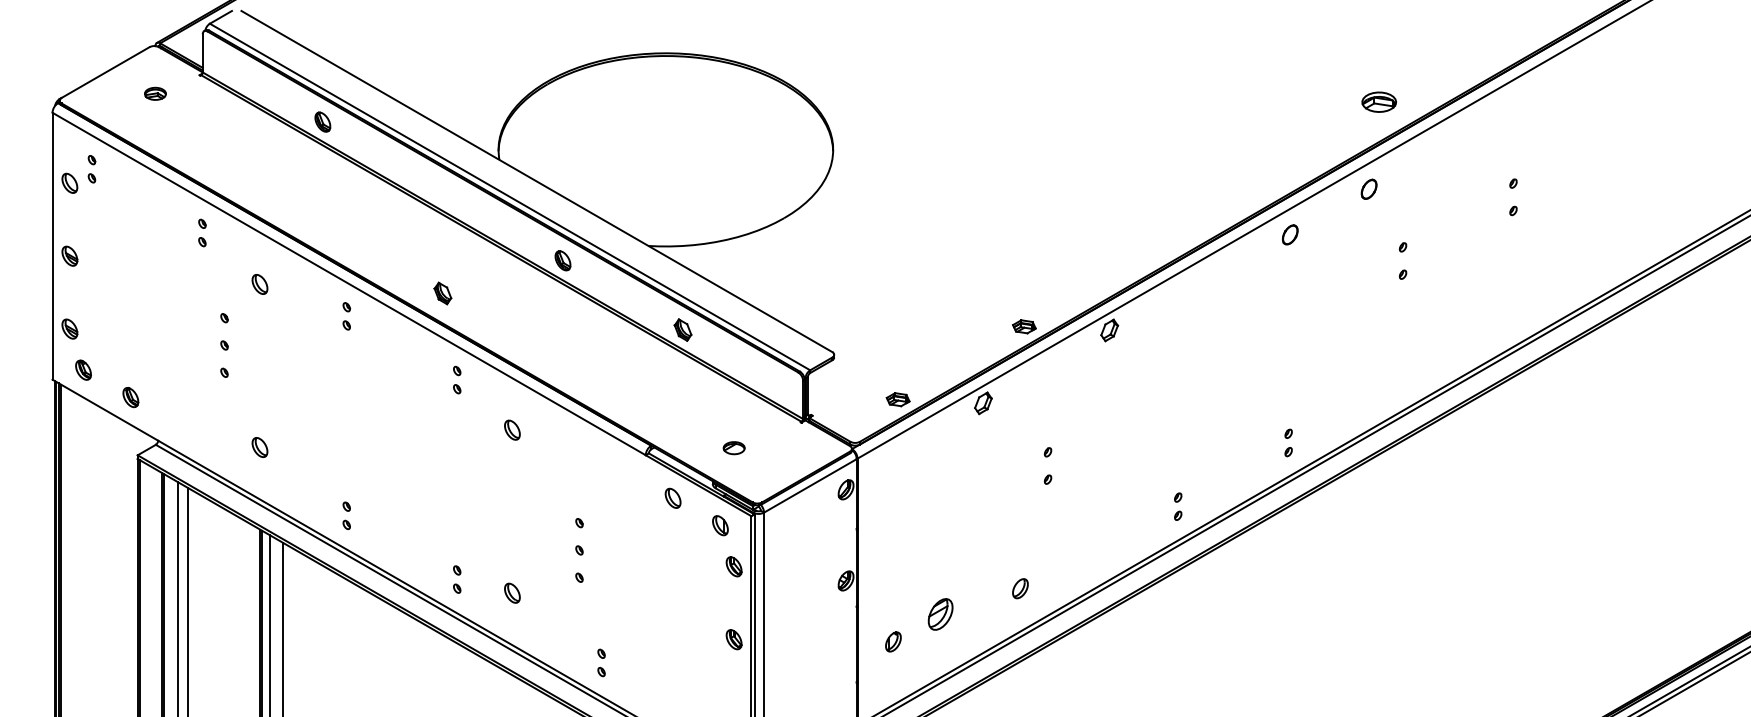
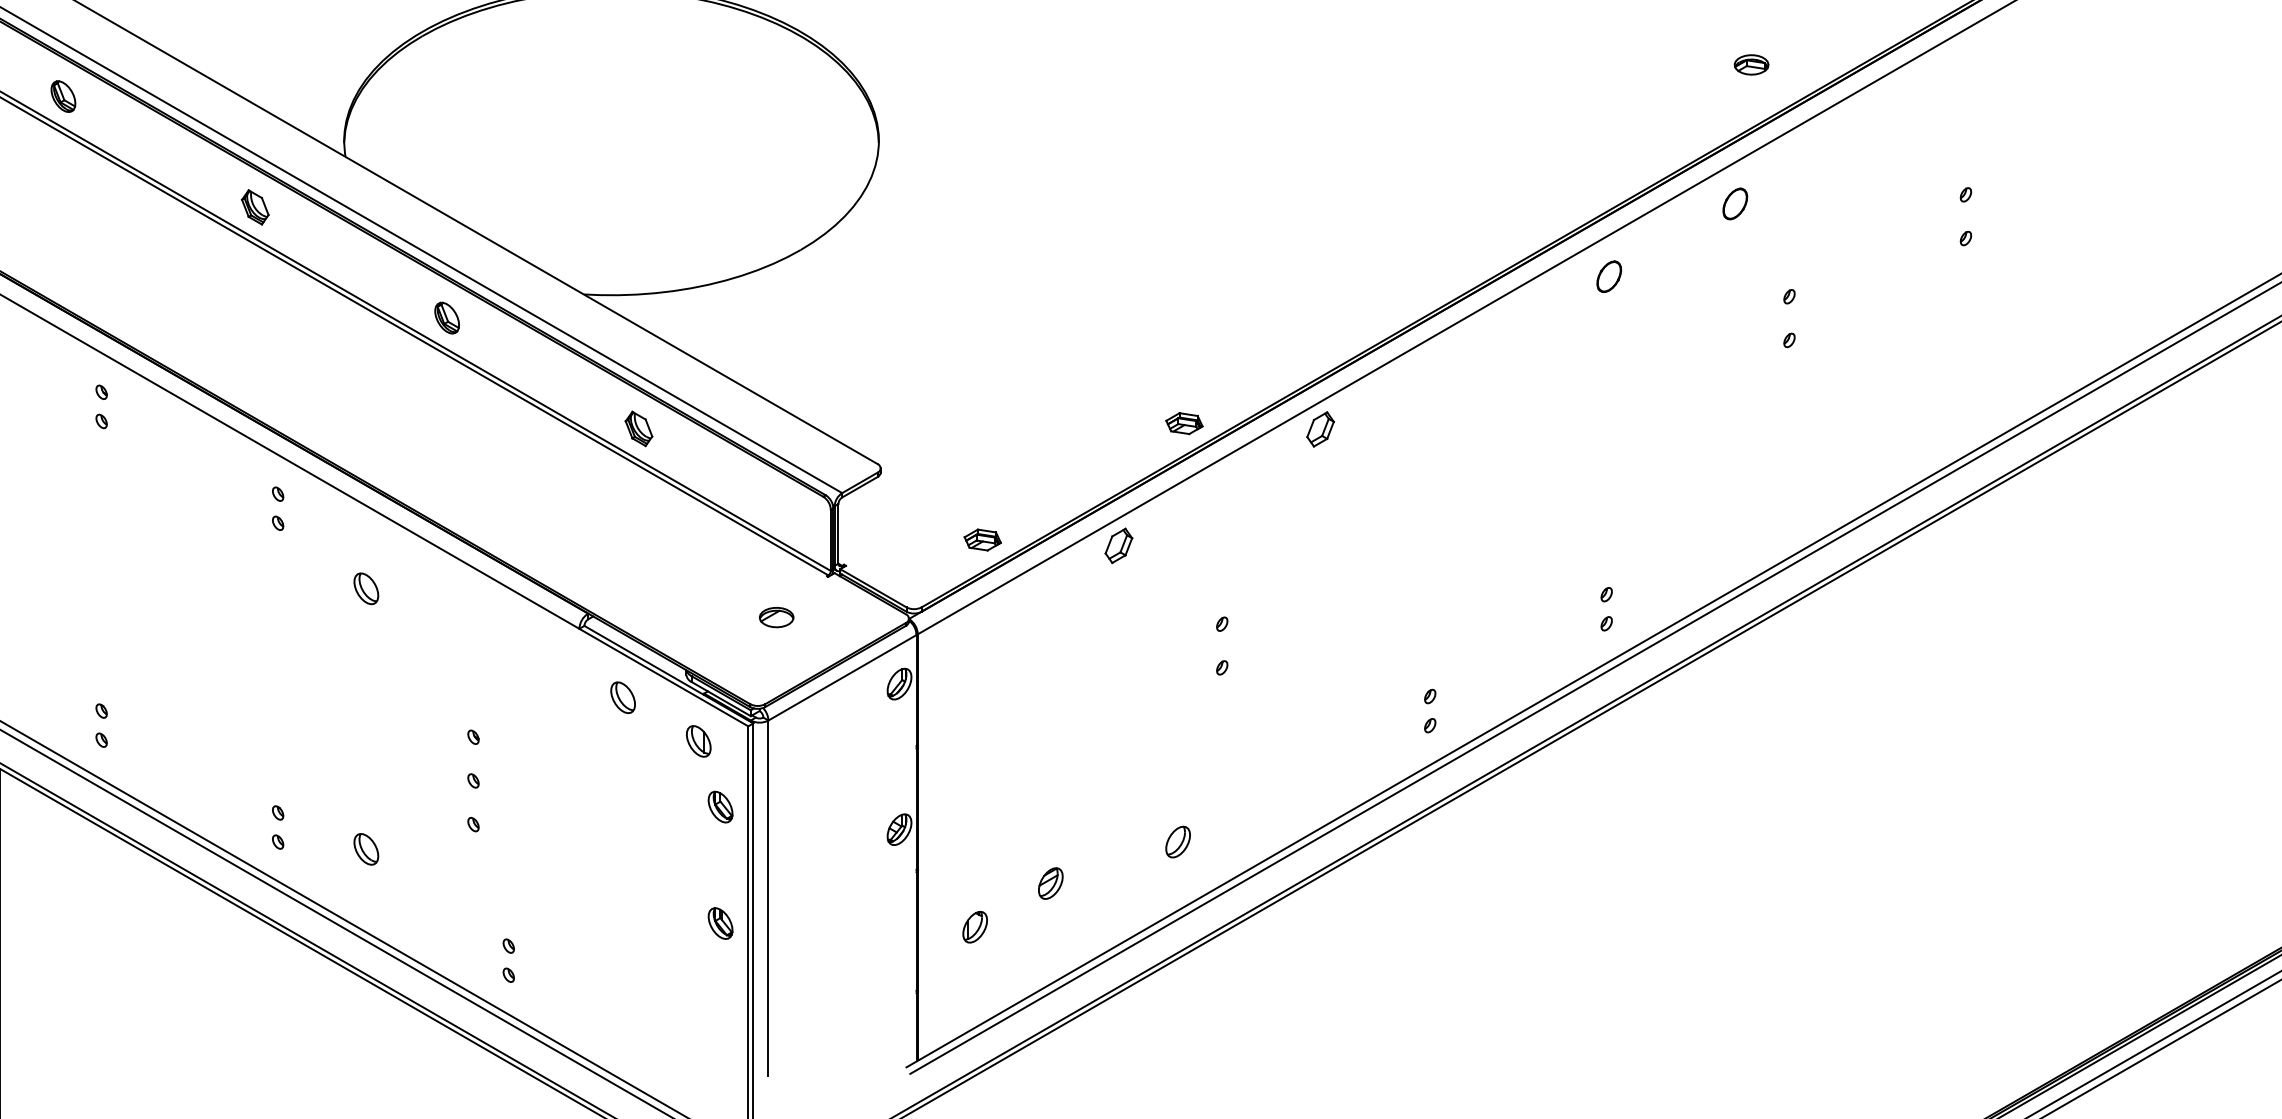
part: (1379, 102) -> (1751, 65), size x0.62
part: (442, 293) -> (254, 207), moved
part: (733, 448) -> (775, 618), moved
part: (940, 614) -> (1050, 883), size x0.62

